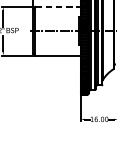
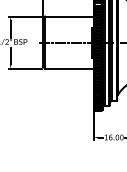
line: (57, 6) -> (69, 16), dashed -> solid

